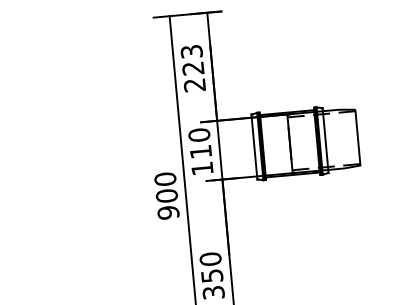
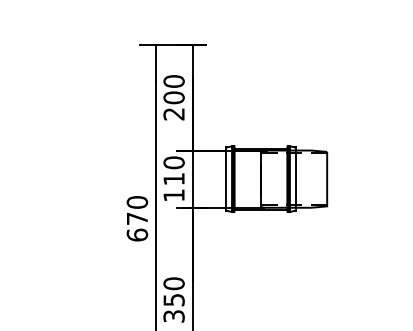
text: (191, 60) -> (173, 89), 223 -> 200
text: (167, 203) -> (137, 226), 900 -> 670

